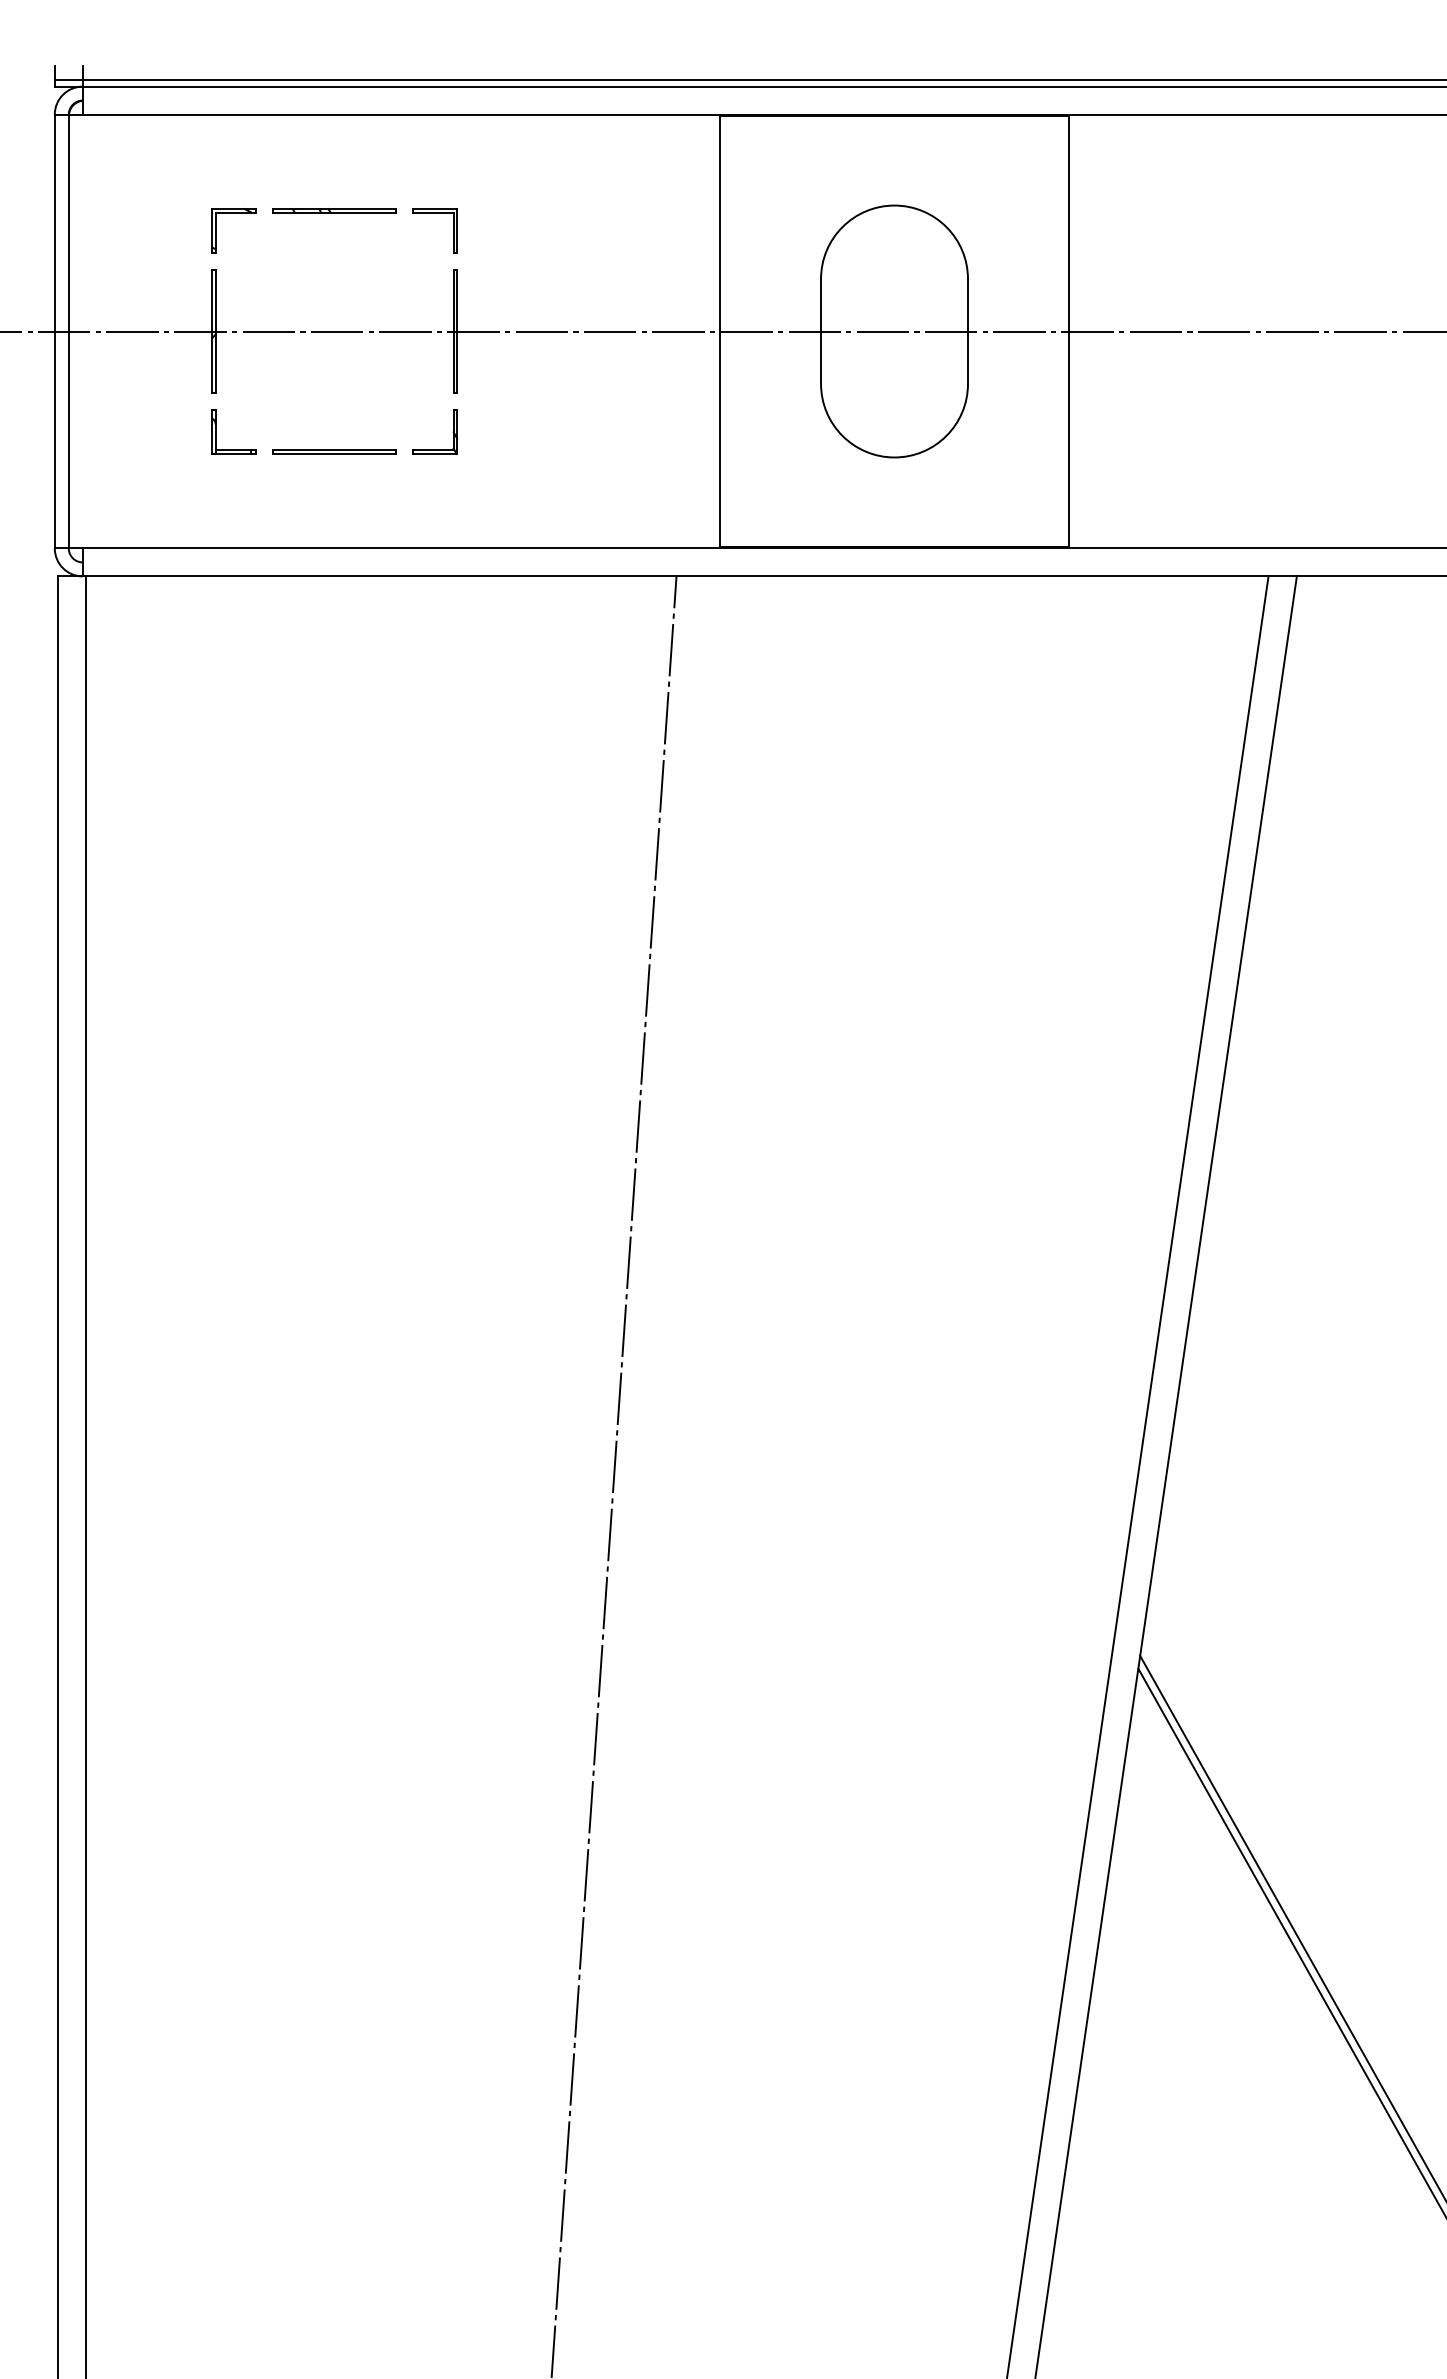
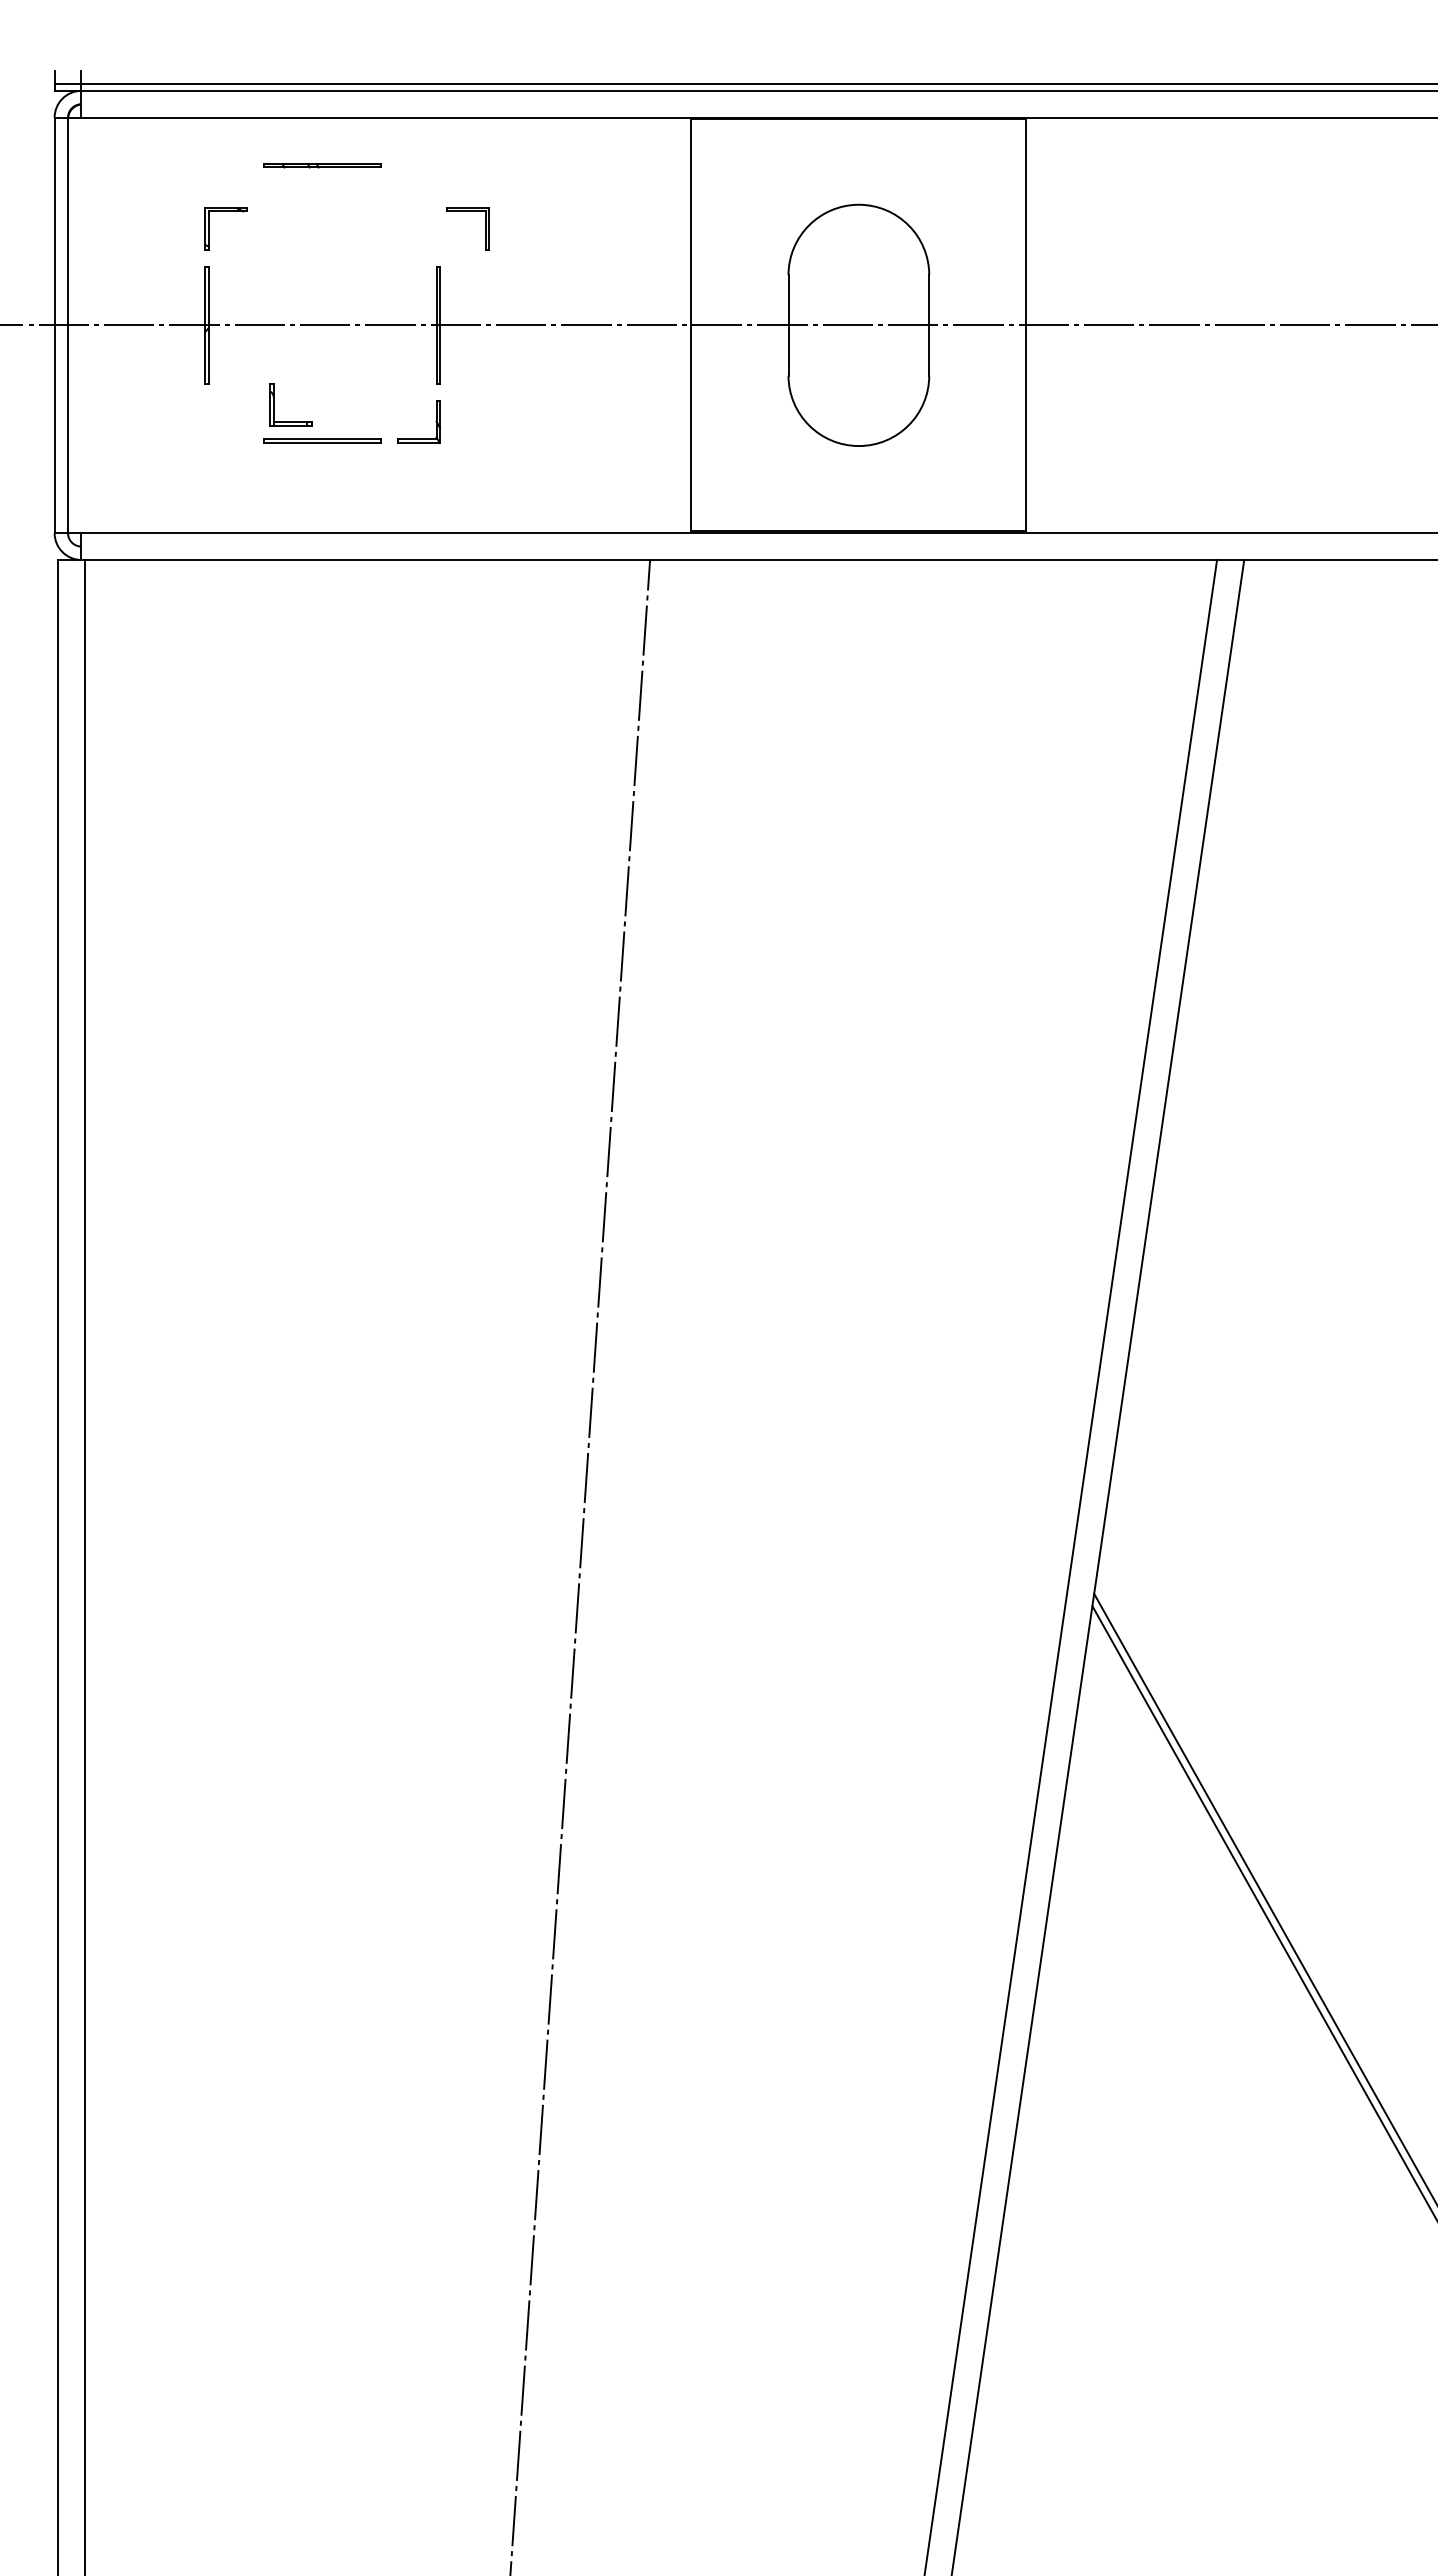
part: (334, 210) -> (322, 165), moved
part: (434, 212) -> (467, 211), moved
part: (216, 431) -> (274, 404), moved

